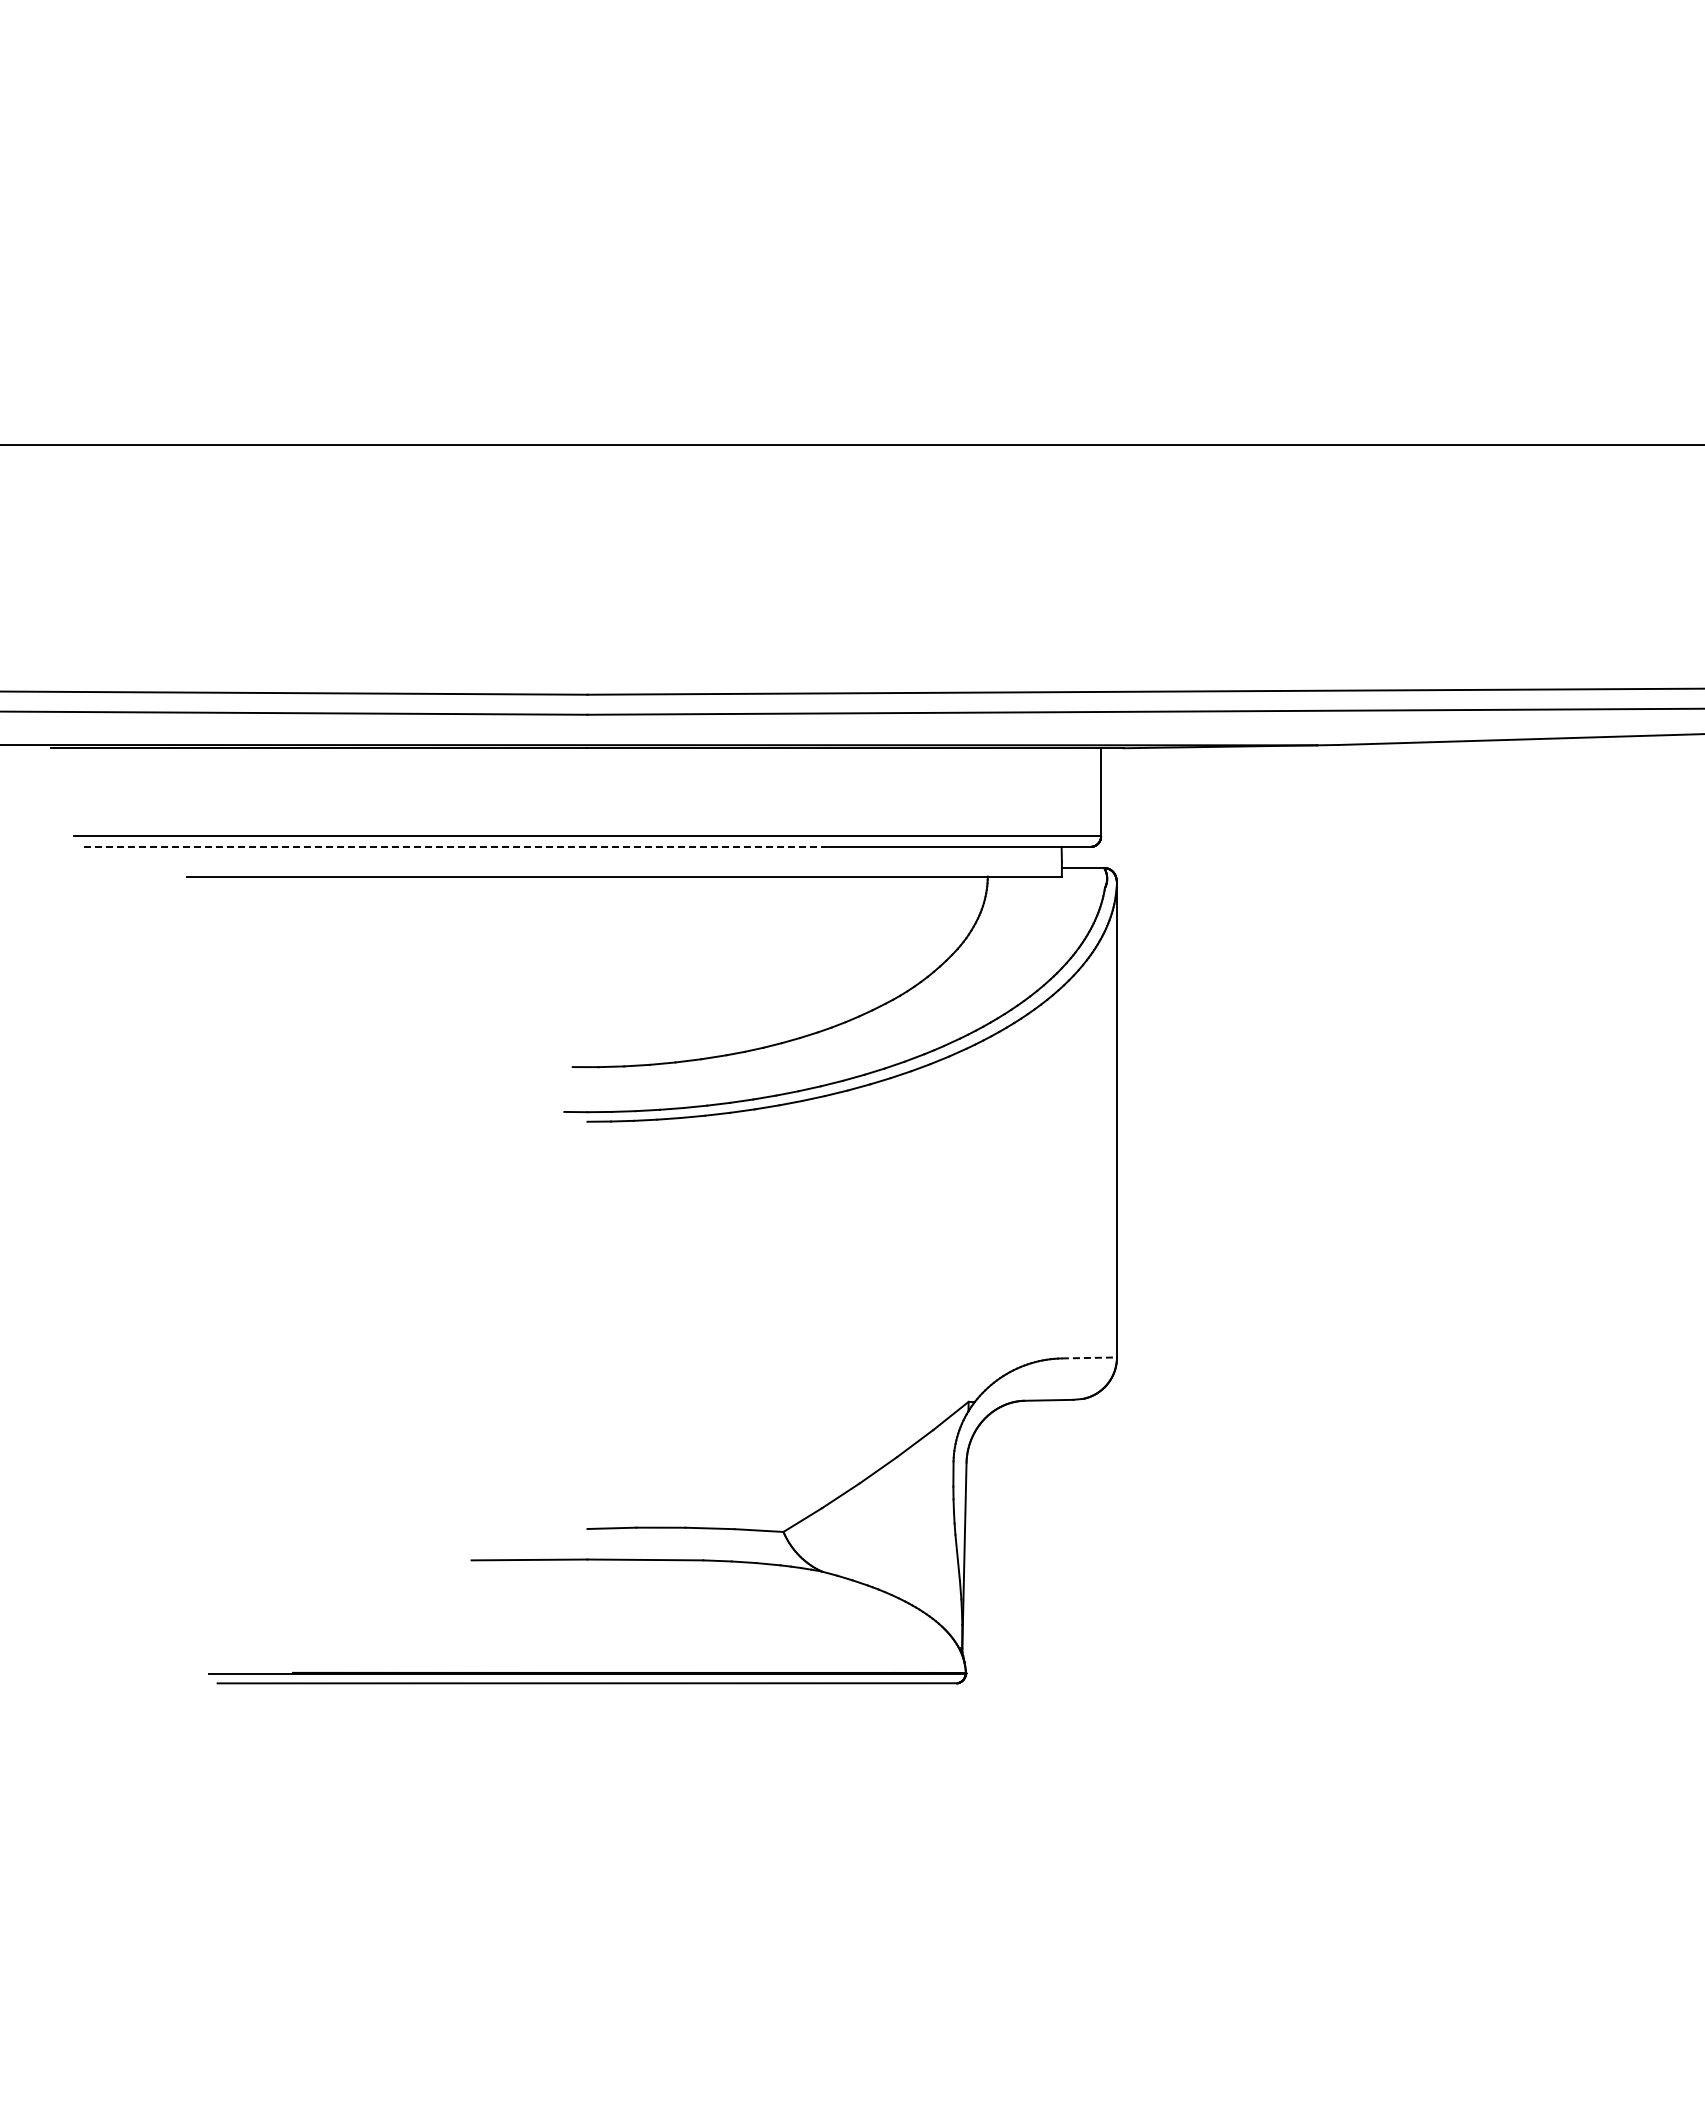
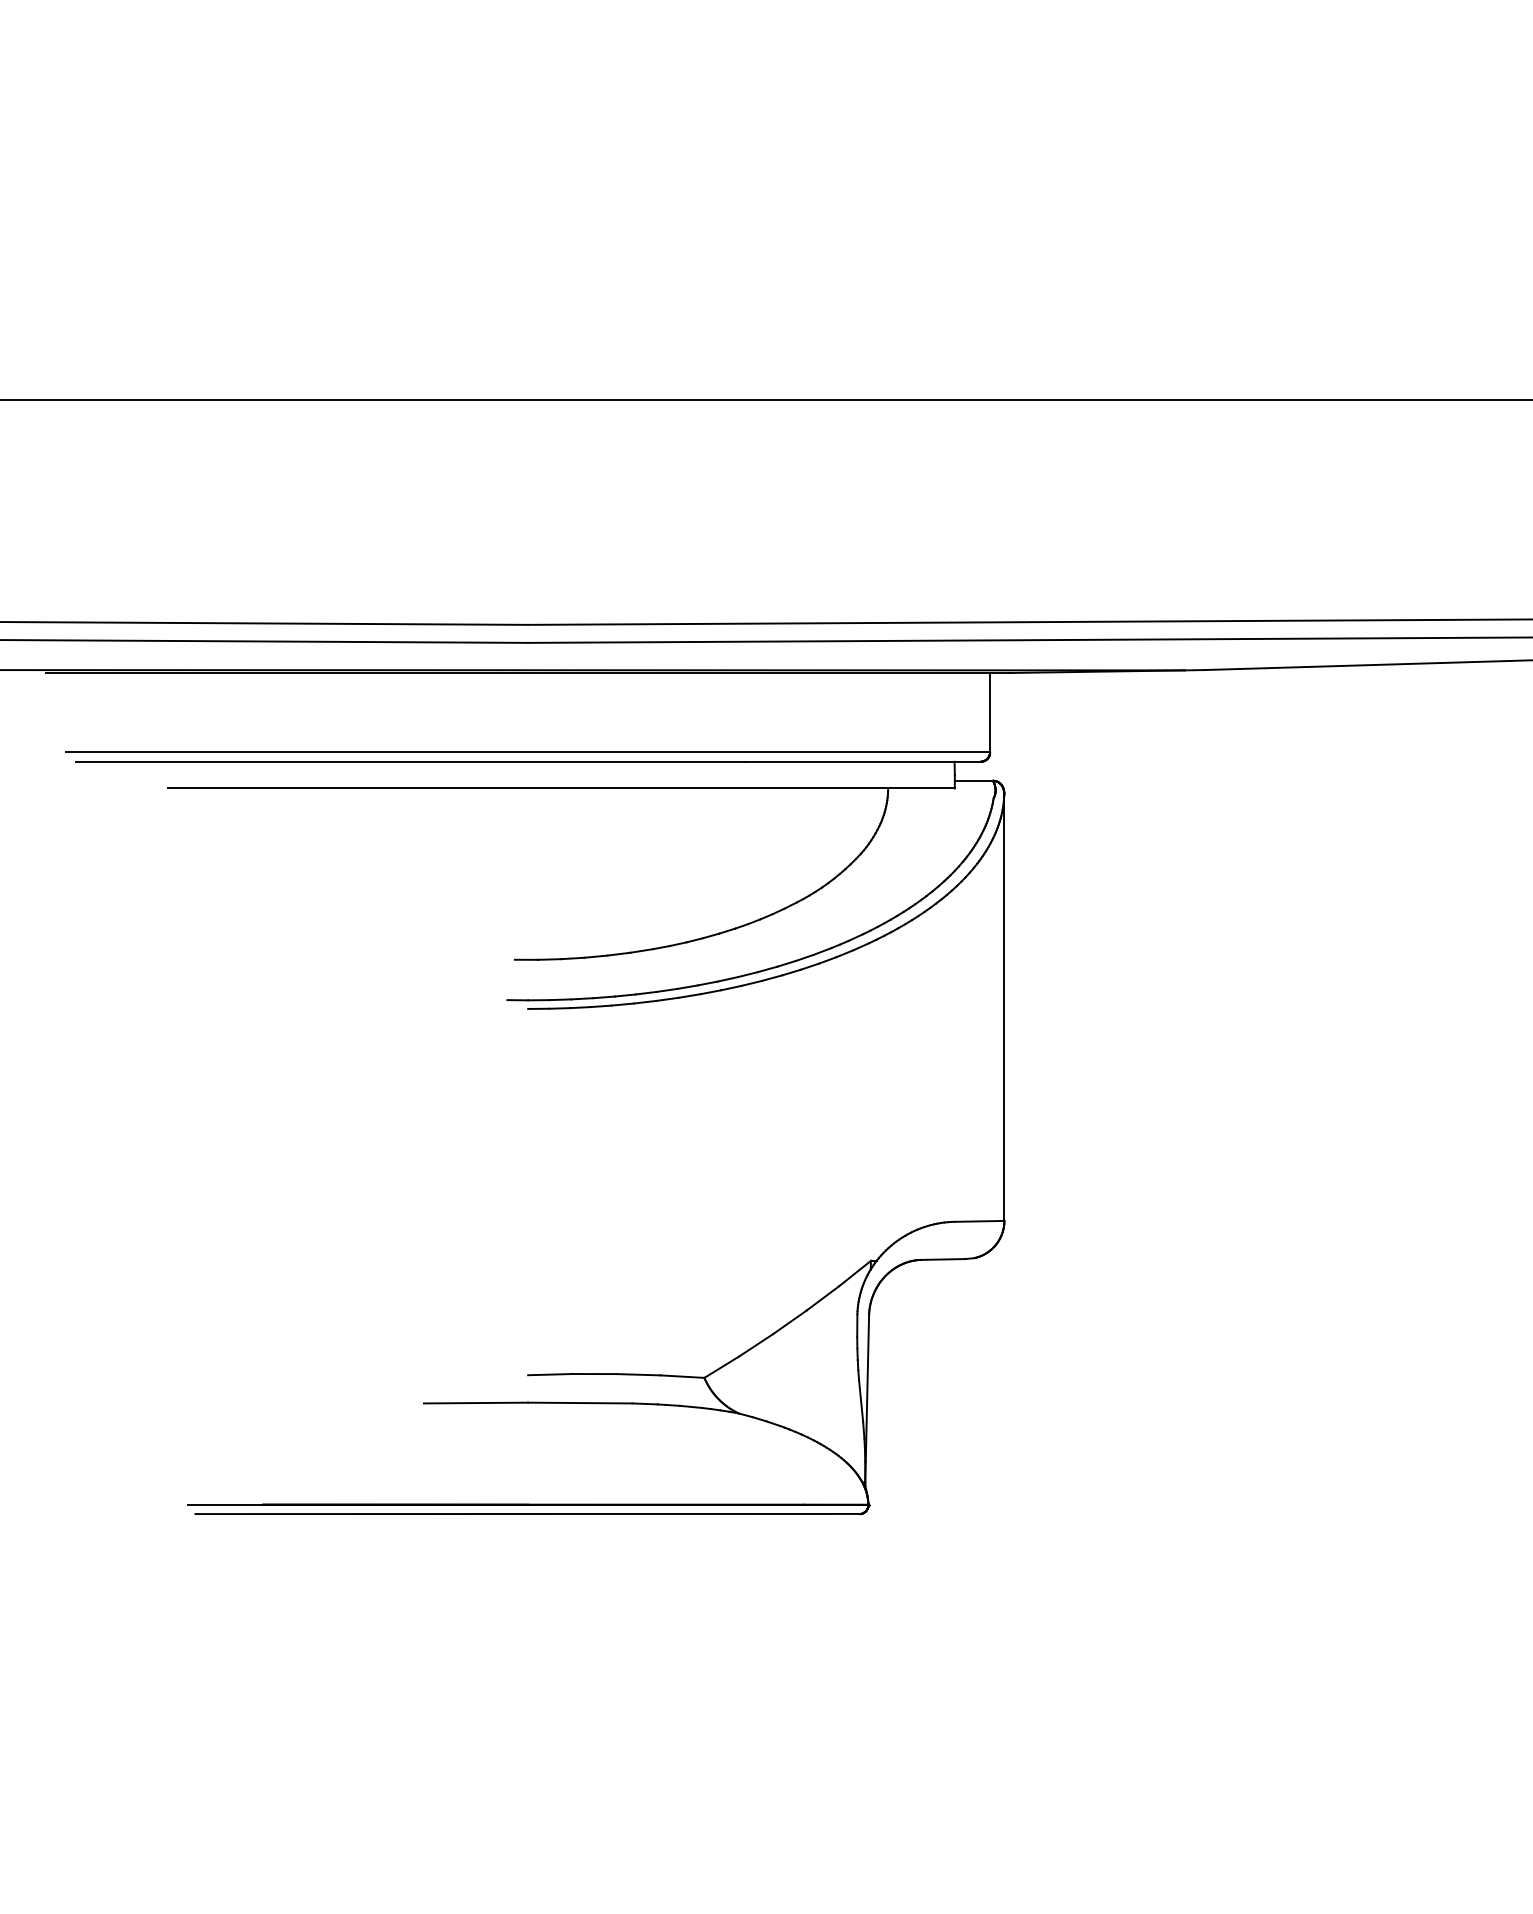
line: (457, 846) -> (411, 761), dashed -> solid
line: (1089, 1357) -> (979, 1220), dashed -> solid

